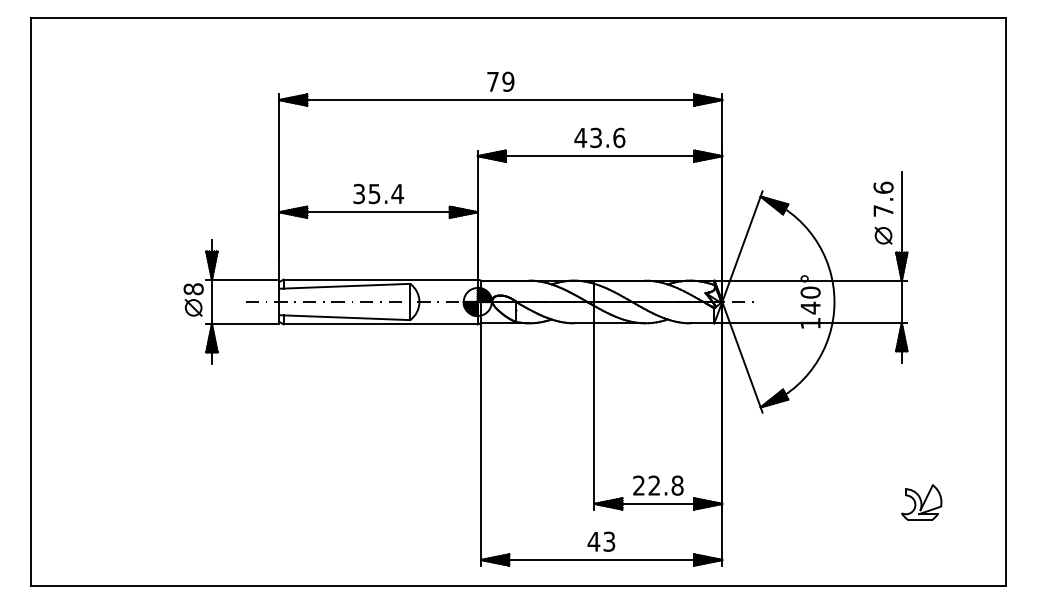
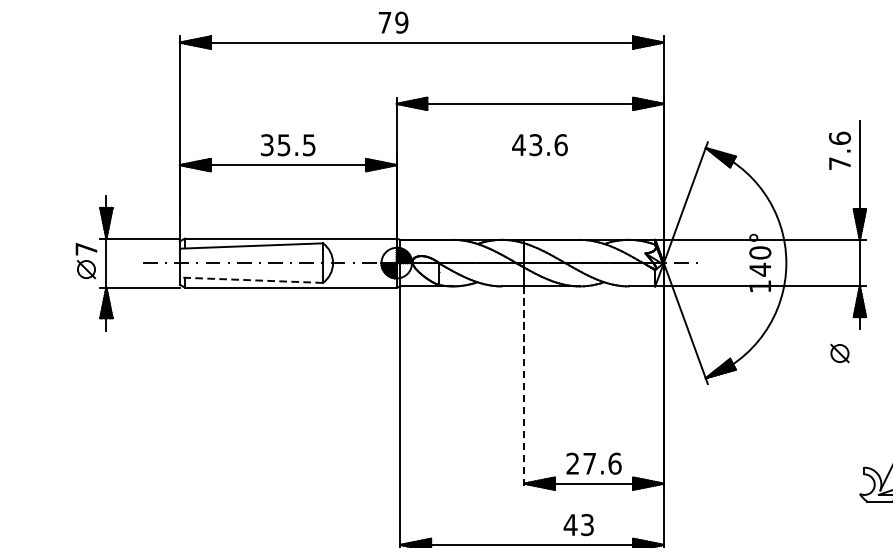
text: (500, 81) -> (393, 22), moved
text: (599, 137) -> (539, 144), moved
text: (397, 194) -> (309, 145), 35.4 -> 35.5
part: (883, 235) -> (839, 353), moved
text: (193, 289) -> (86, 249), 8 -> 7
line: (344, 317) -> (251, 280), solid -> dashed
line: (594, 416) -> (524, 388), solid -> dashed
text: (665, 485) -> (601, 463), 22.8 -> 27.6
text: (601, 541) -> (578, 524), moved

